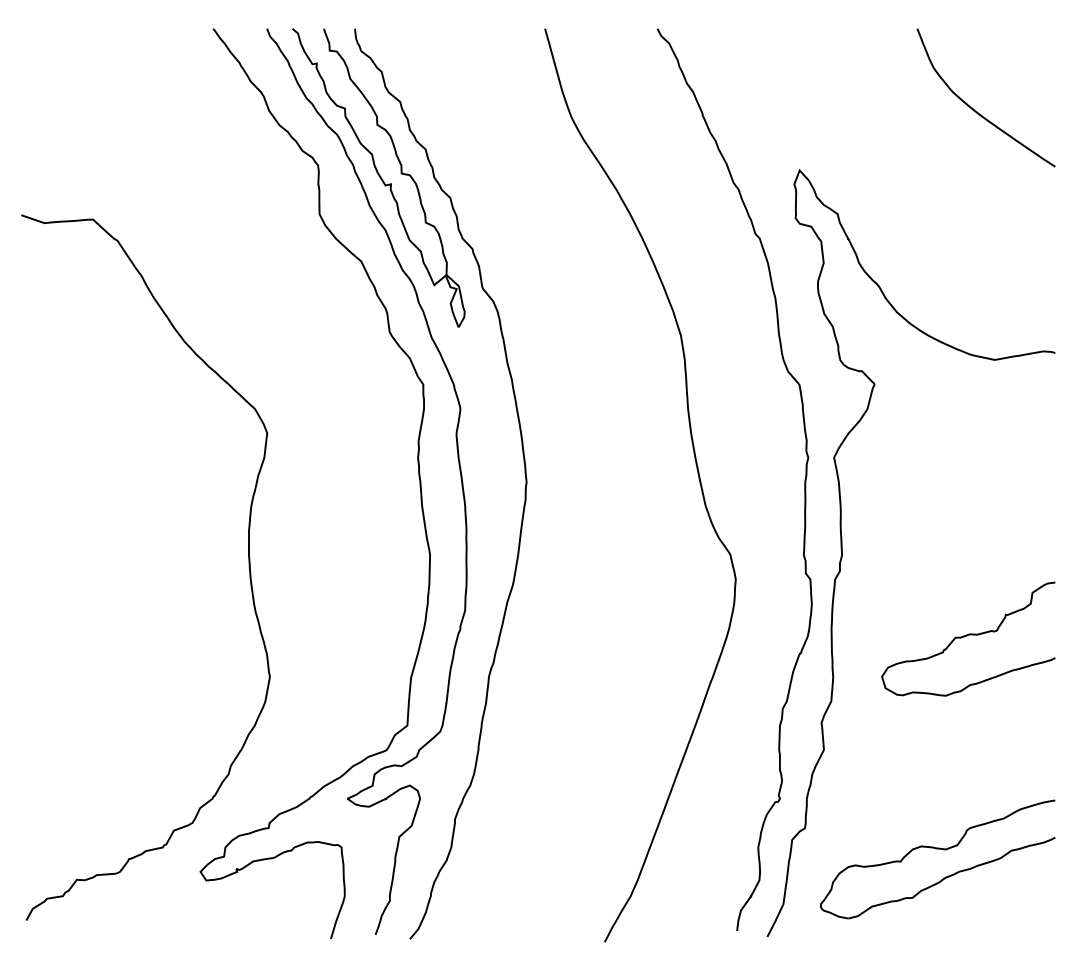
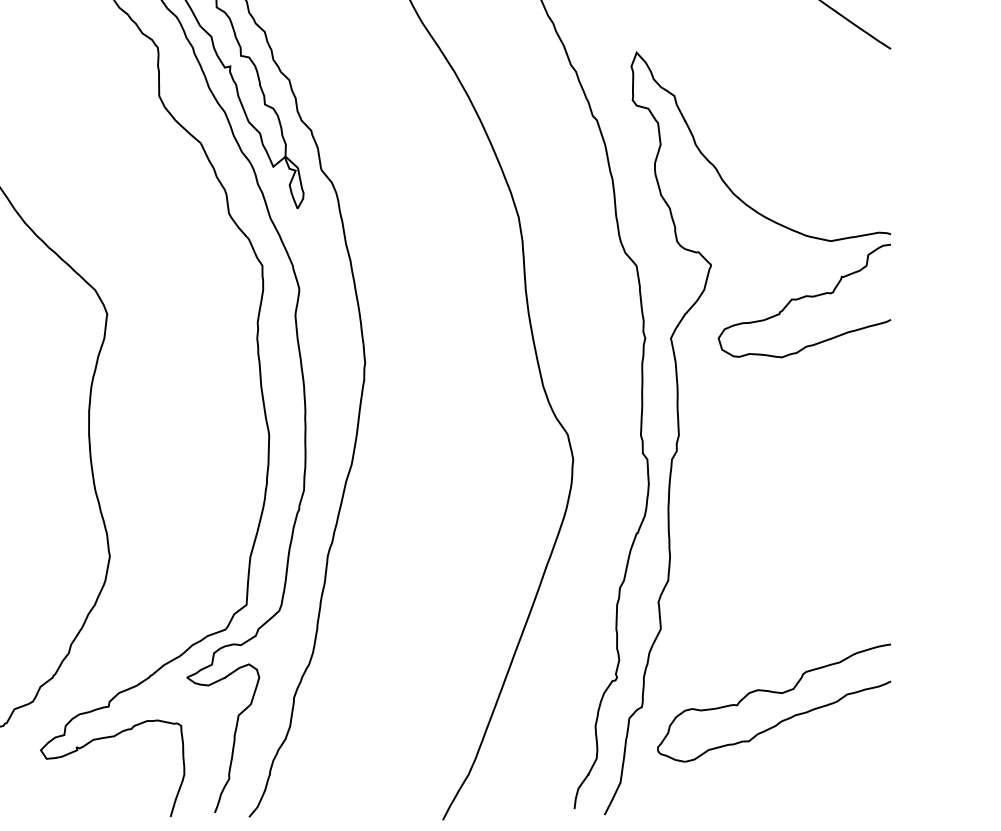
curve: (967, 636) -> (803, 298), moved
part: (937, 849) -> (773, 693), moved

